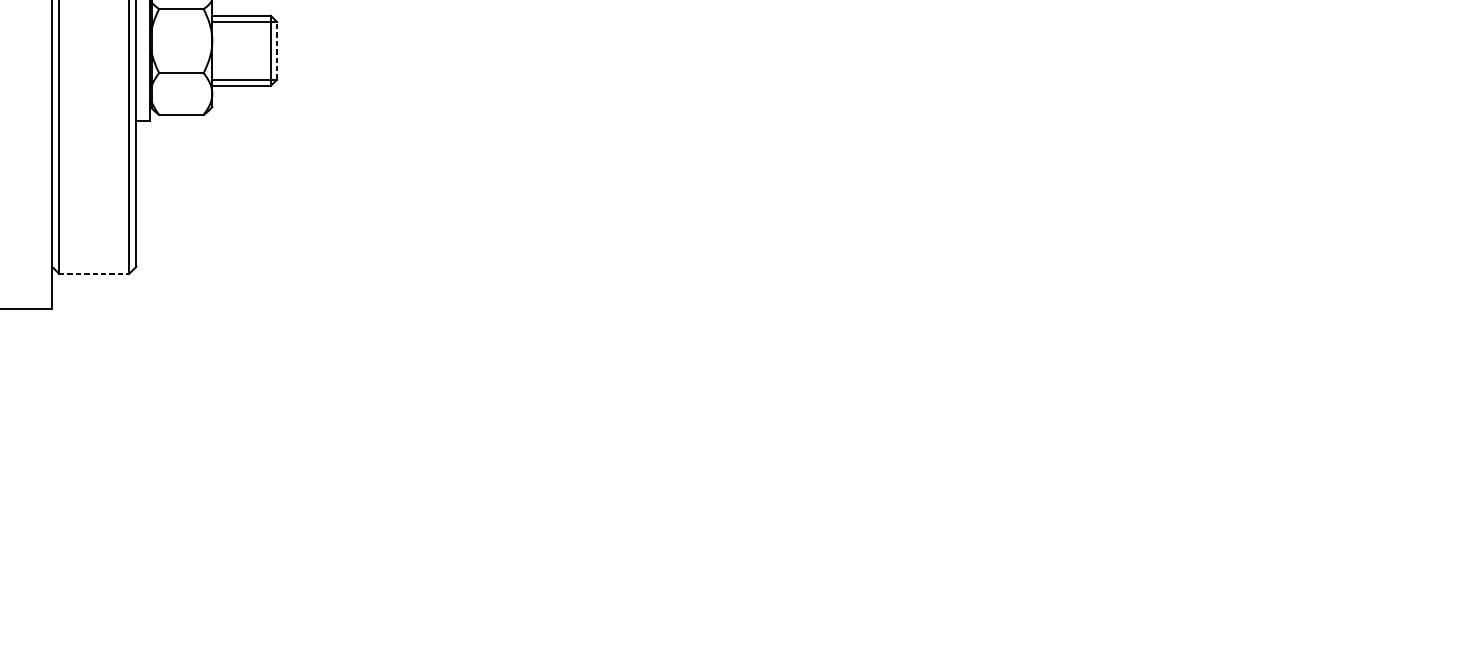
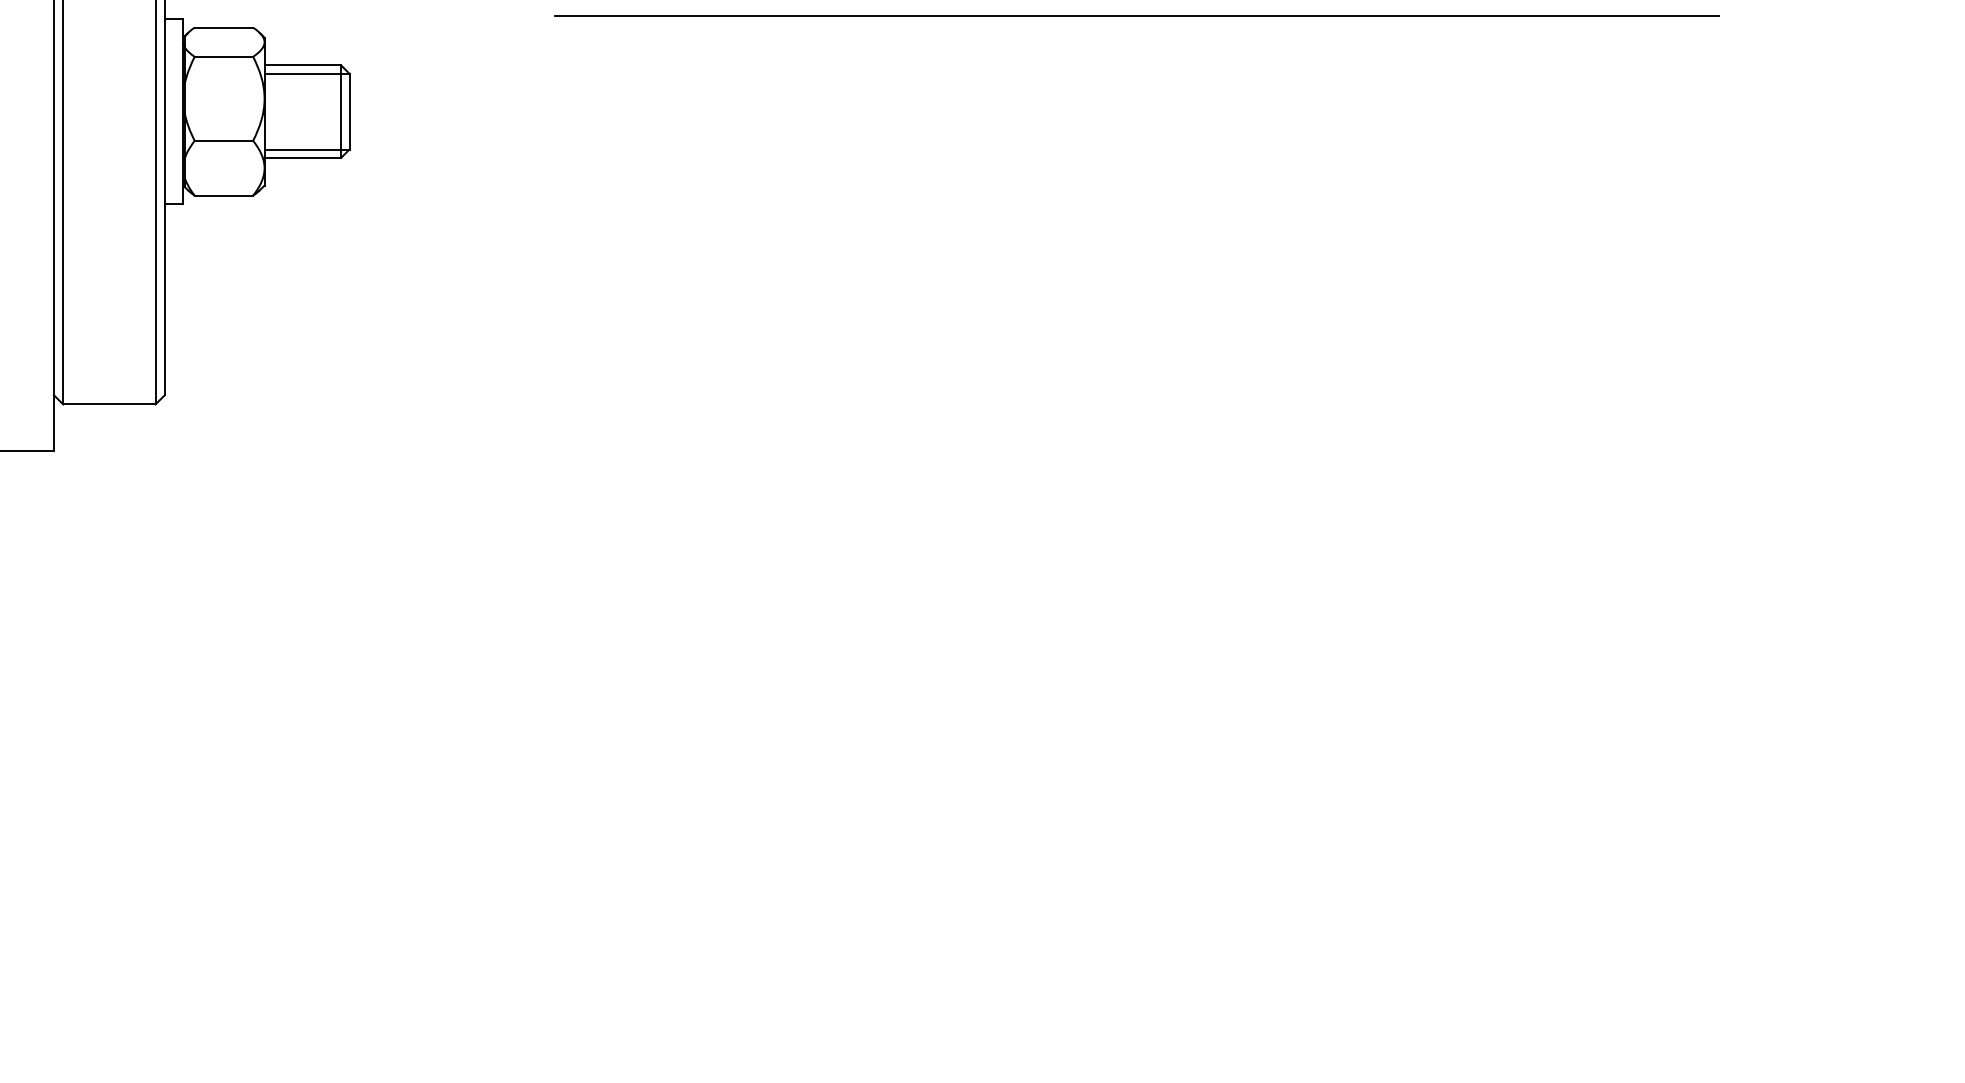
line: (276, 50) -> (349, 111), dashed -> solid
line: (94, 273) -> (109, 404), dashed -> solid

